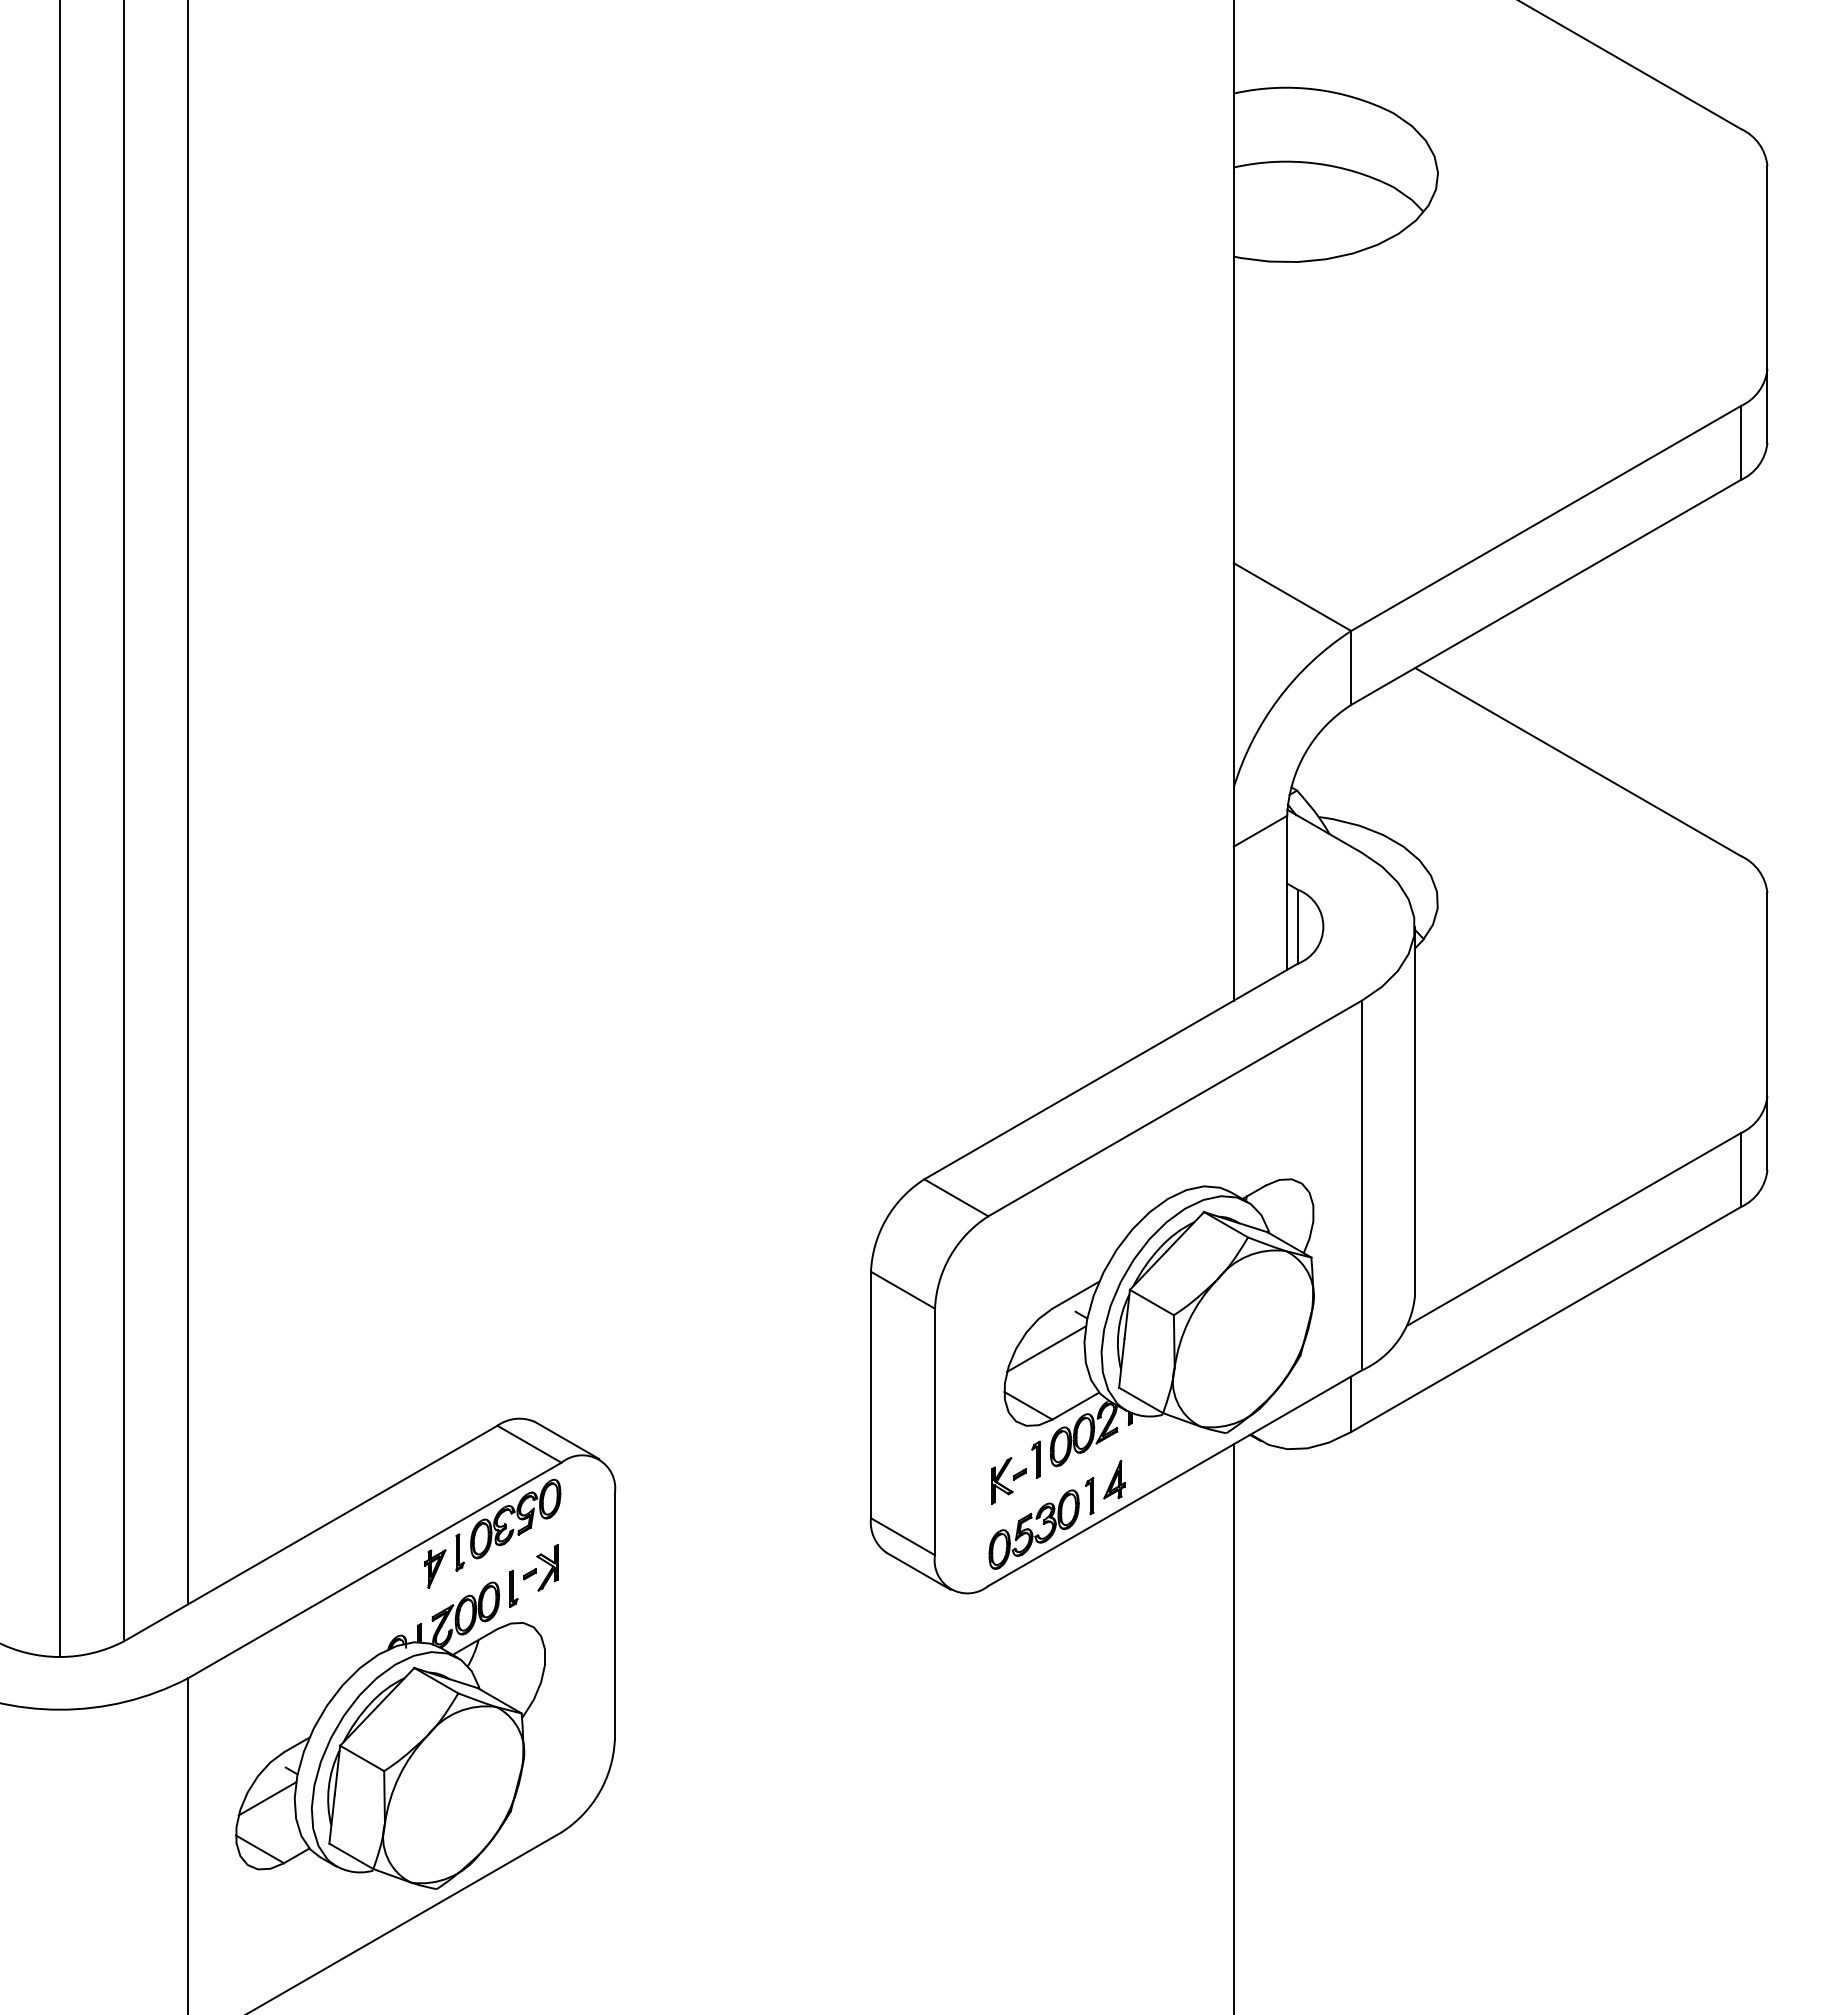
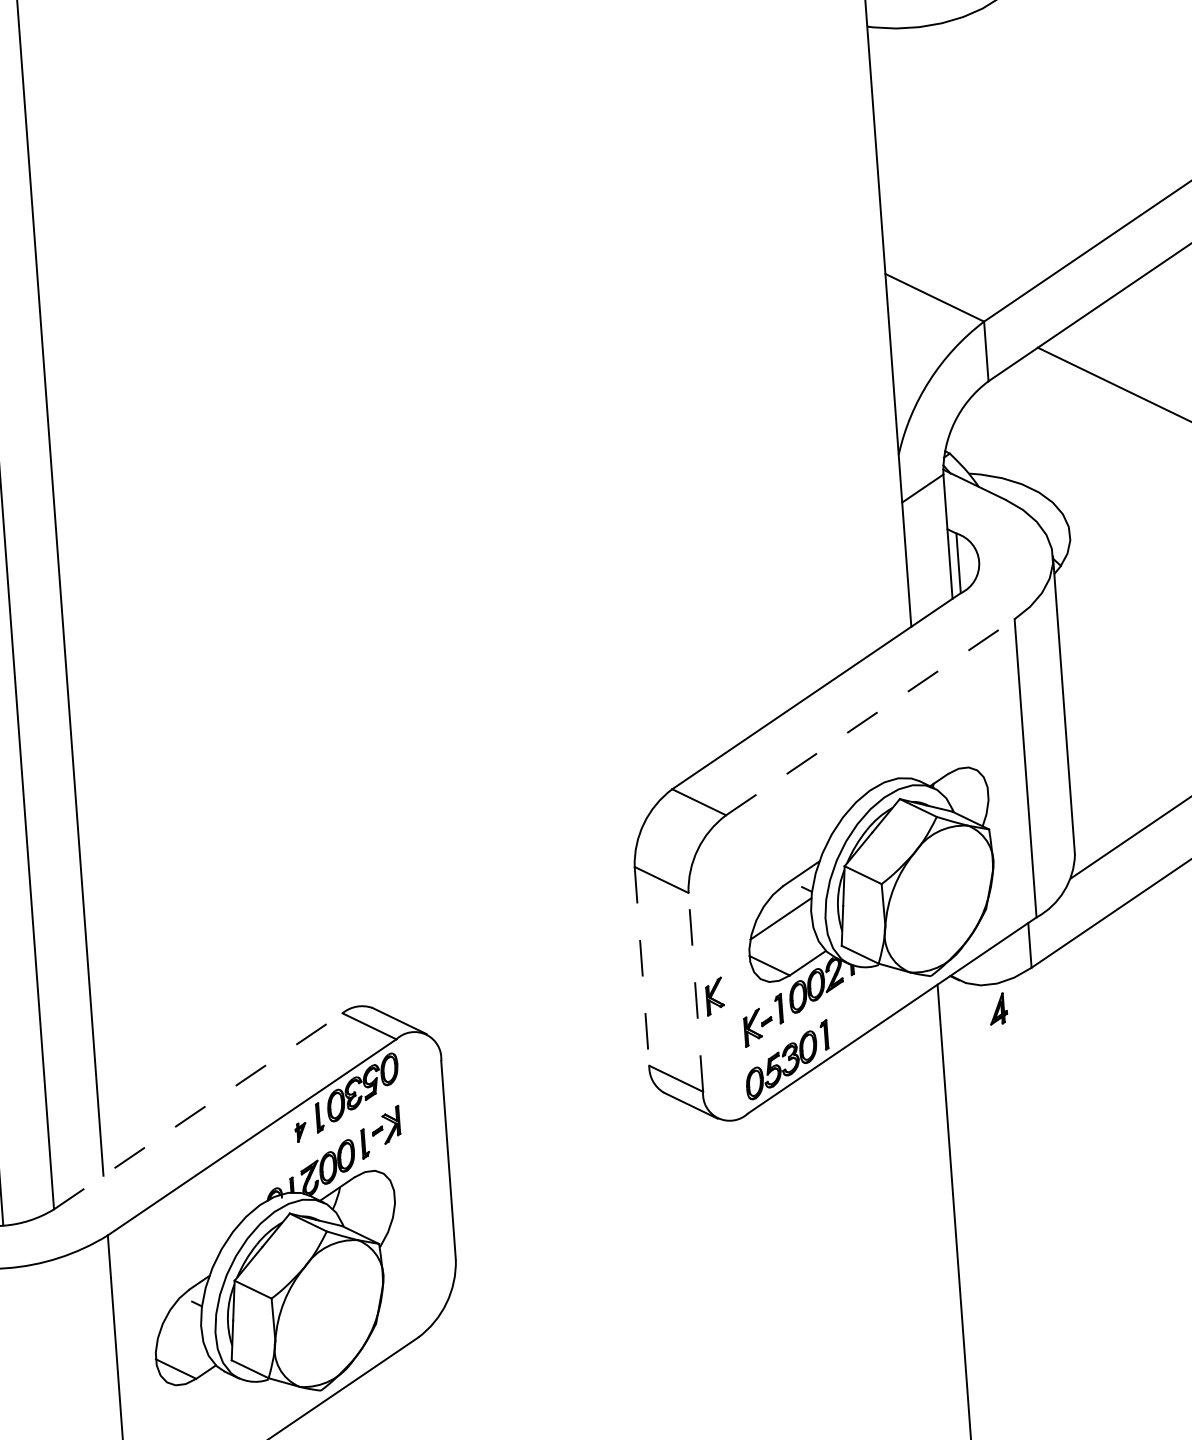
line: (1175, 1108) -> (870, 717), solid -> dashed
line: (870, 1395) -> (641, 966), solid -> dashed
line: (935, 1431) -> (696, 991), solid -> dashed
part: (958, 1438) -> (715, 996), added
part: (1114, 1479) -> (998, 1008), moved
line: (310, 1533) -> (198, 1111), solid -> dashed
part: (435, 1568) -> (301, 1132), size x0.6
line: (267, 1798) -> (179, 1327), removed

